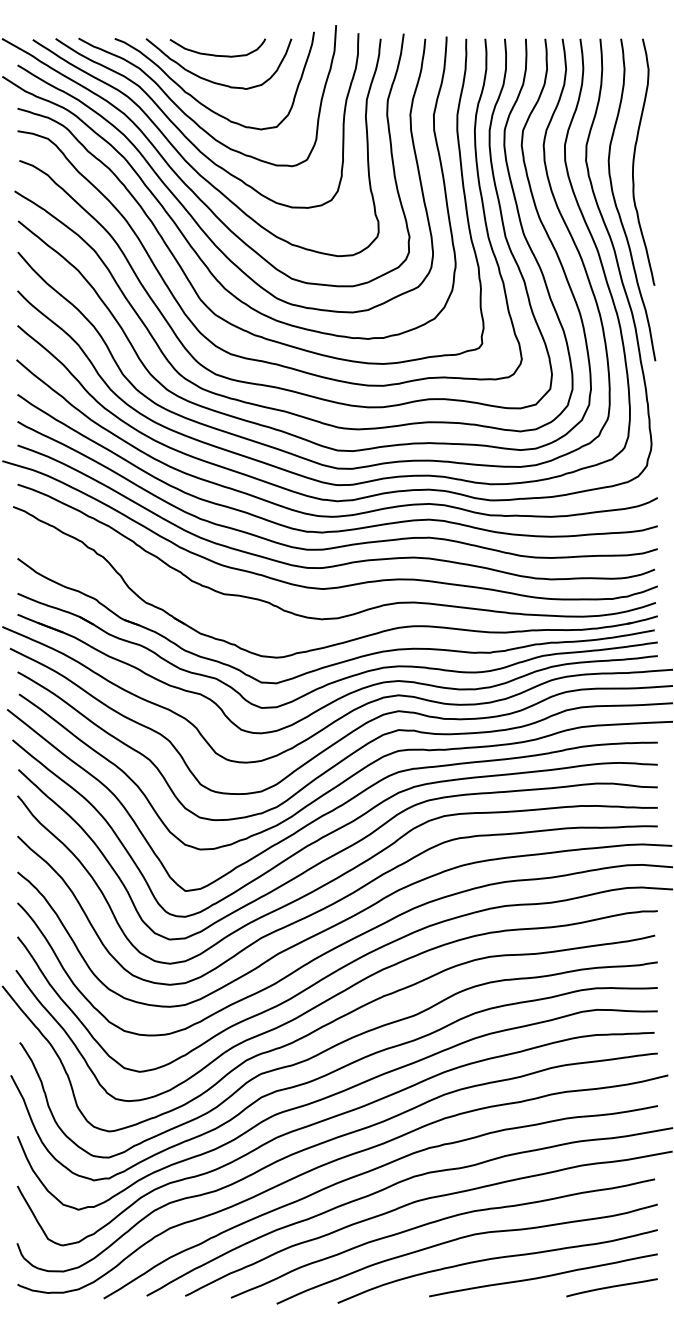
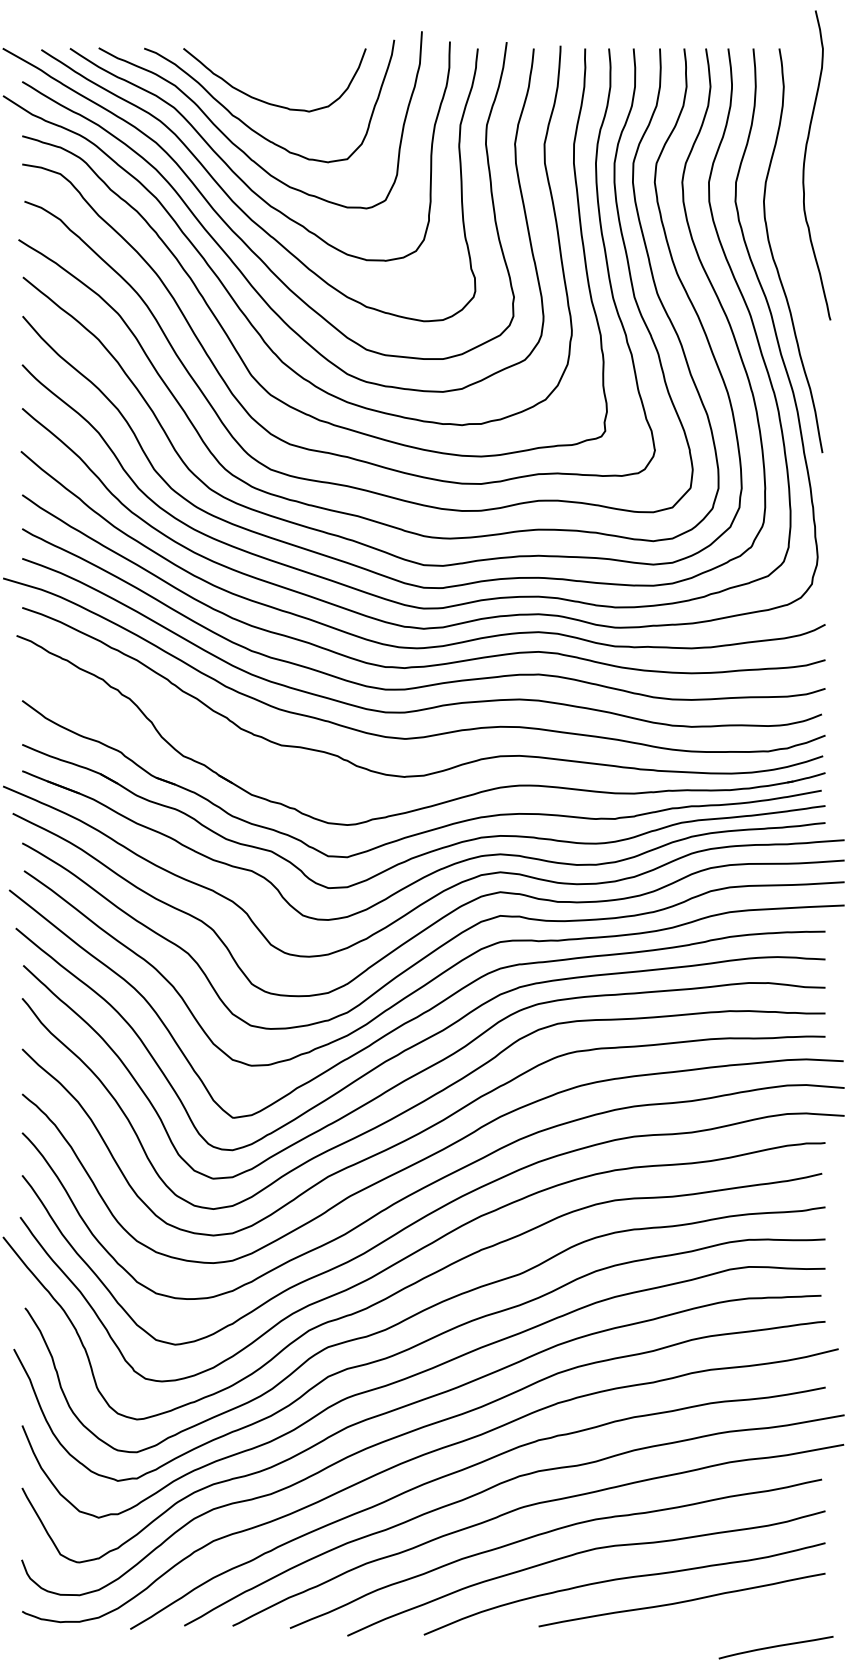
curve: (215, 54) -> (270, 68), removed
curve: (634, 159) -> (805, 162), moved
curve: (611, 1287) -> (775, 1647), moved

